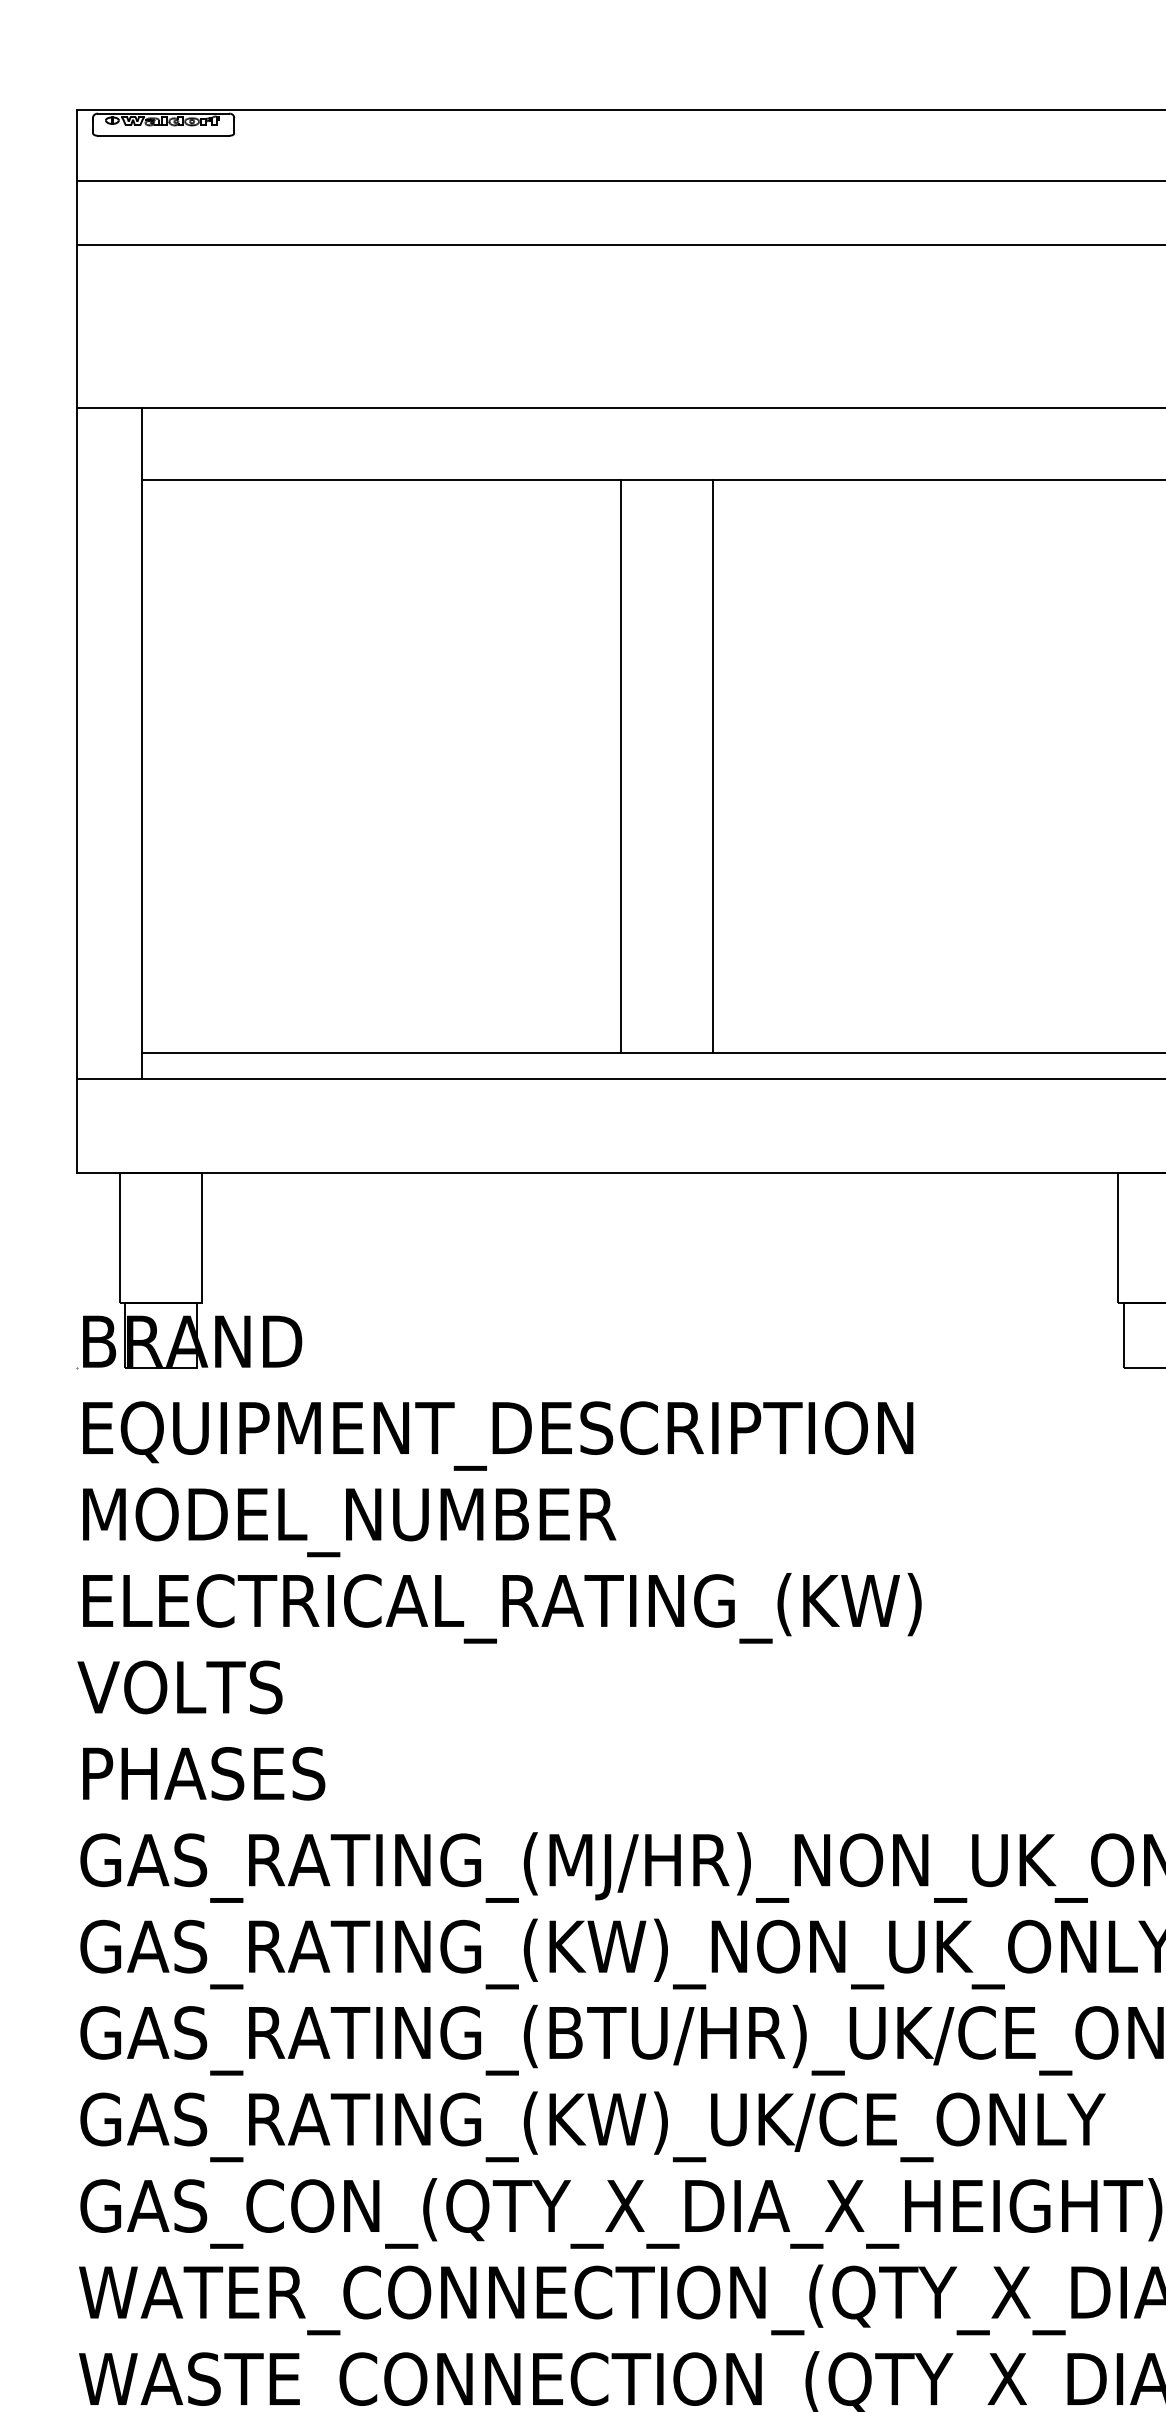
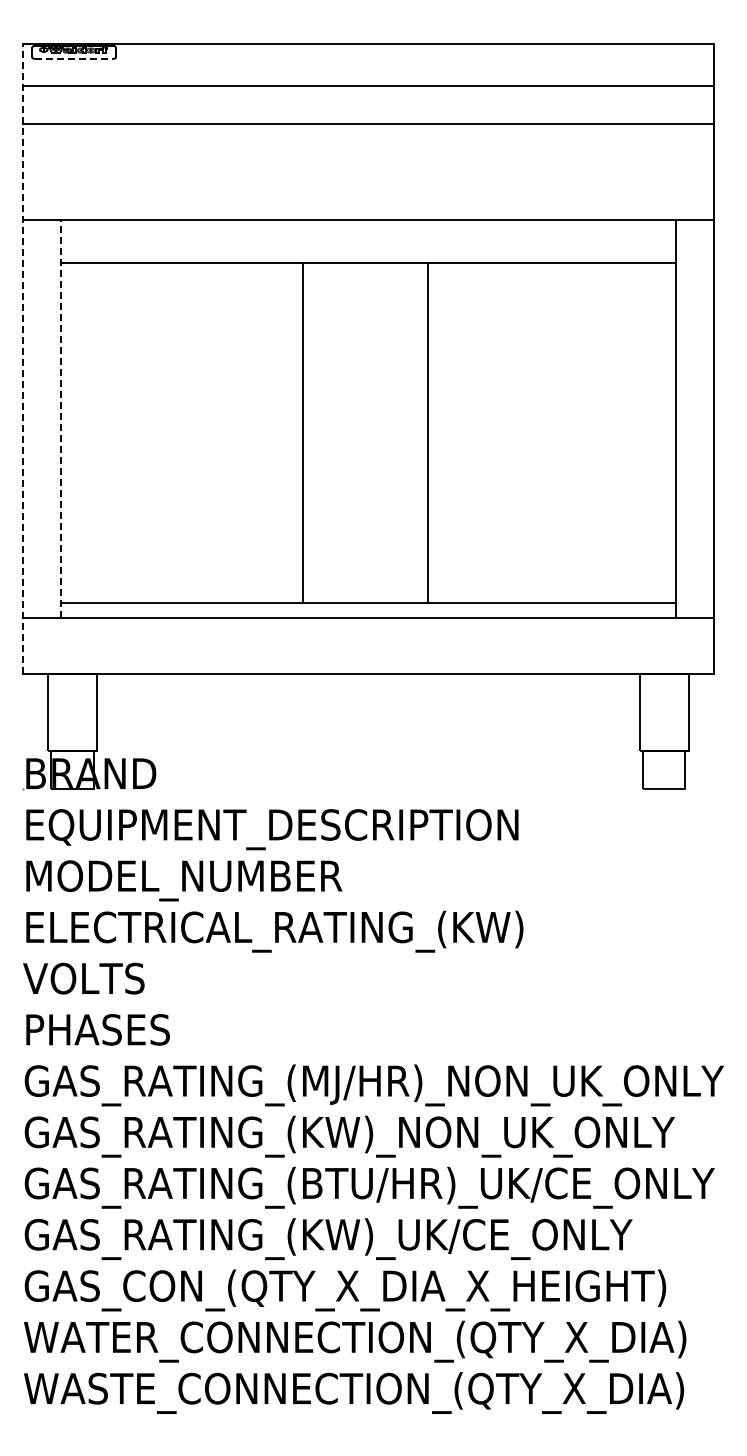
line: (164, 135) -> (74, 58), solid -> dashed
line: (76, 641) -> (22, 358), solid -> dashed
line: (142, 744) -> (61, 419), solid -> dashed
line: (621, 766) -> (303, 432), moved
line: (712, 766) -> (427, 432), moved

